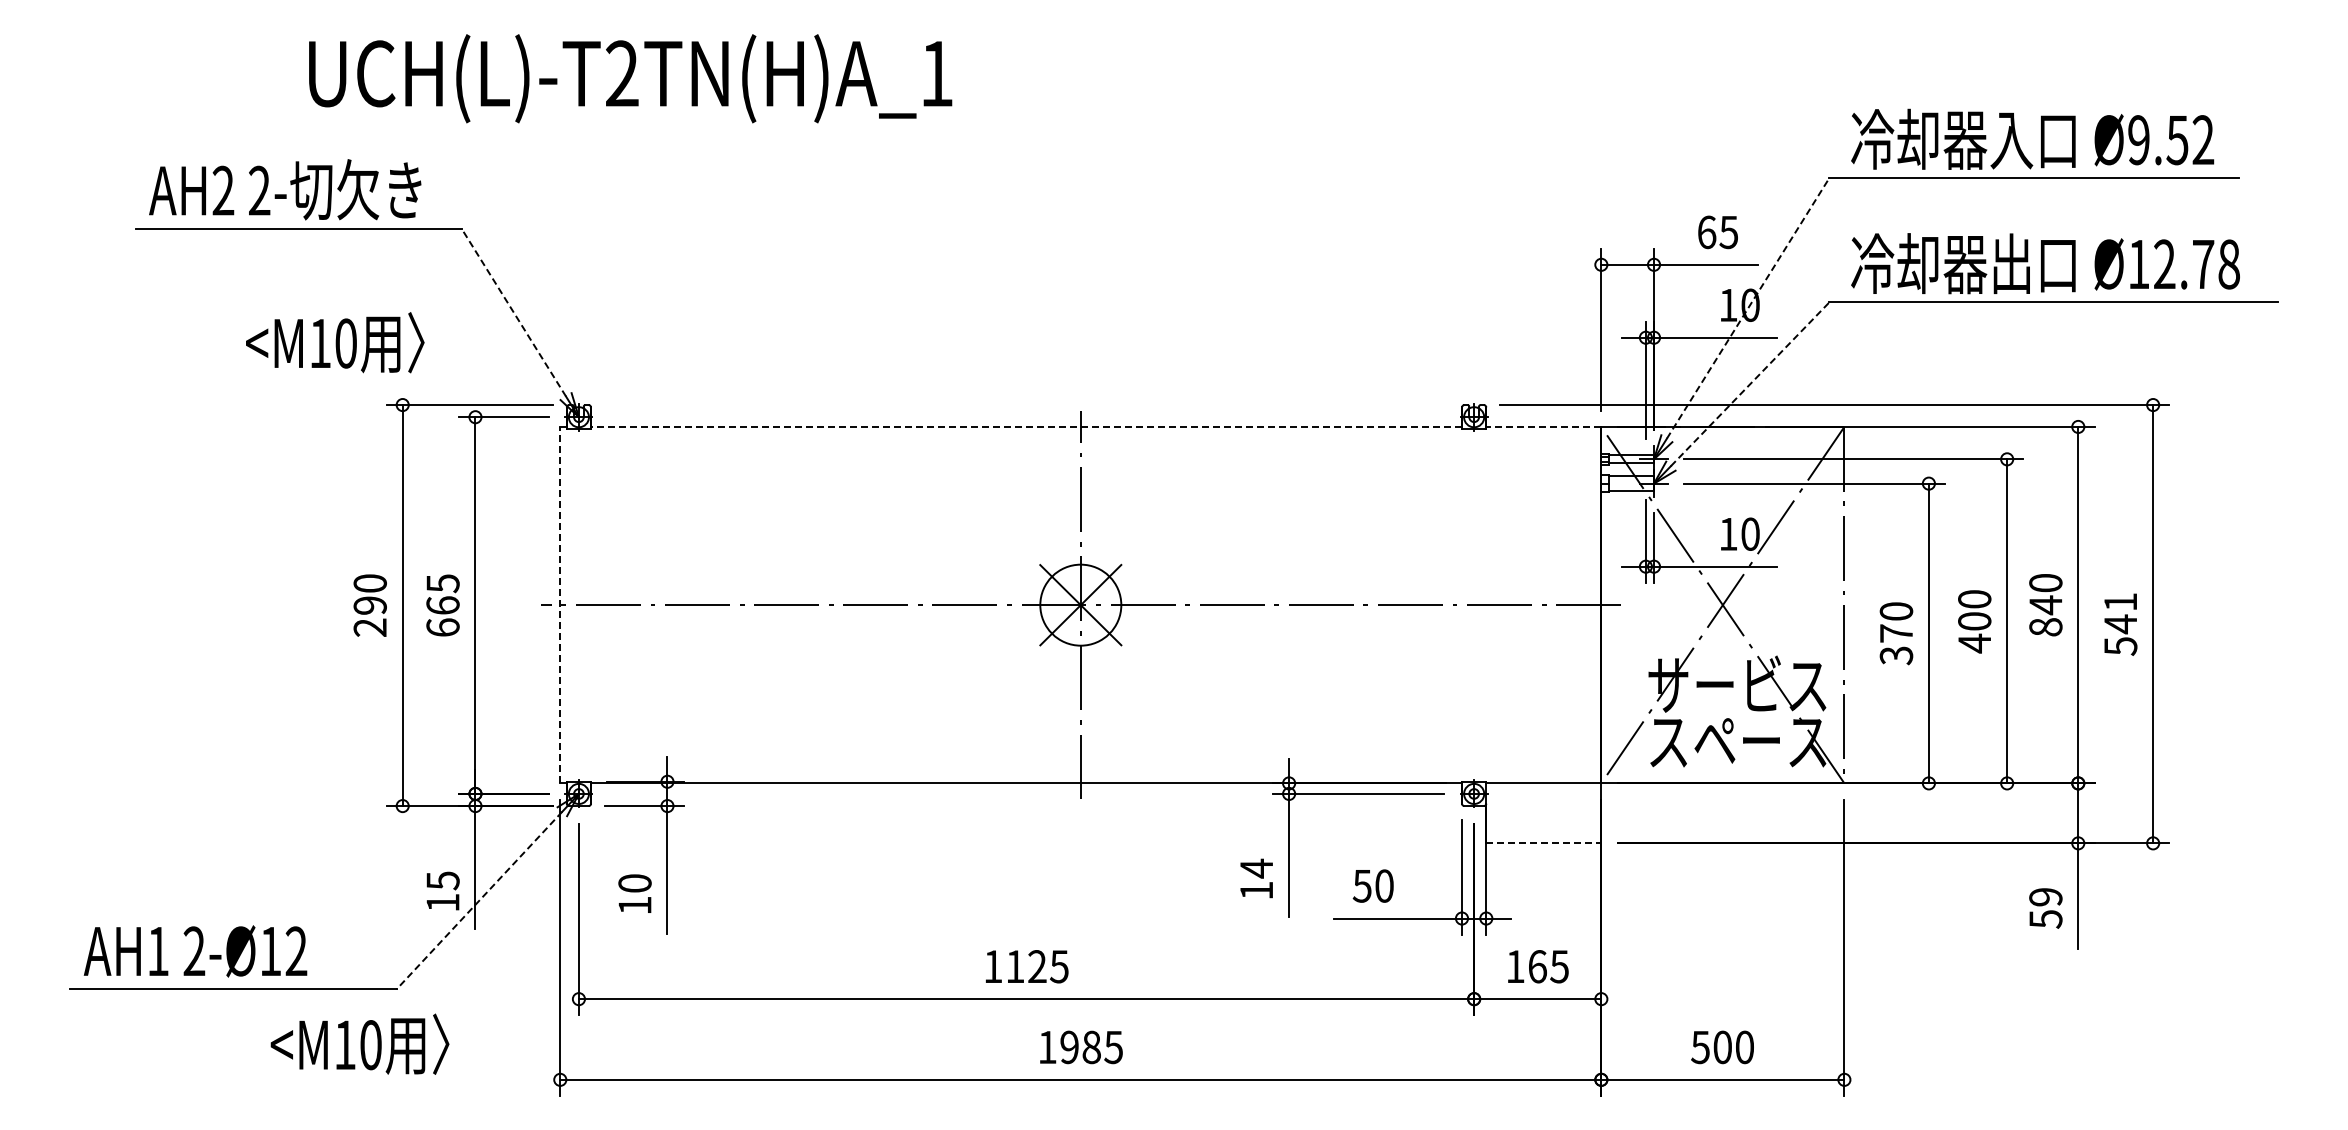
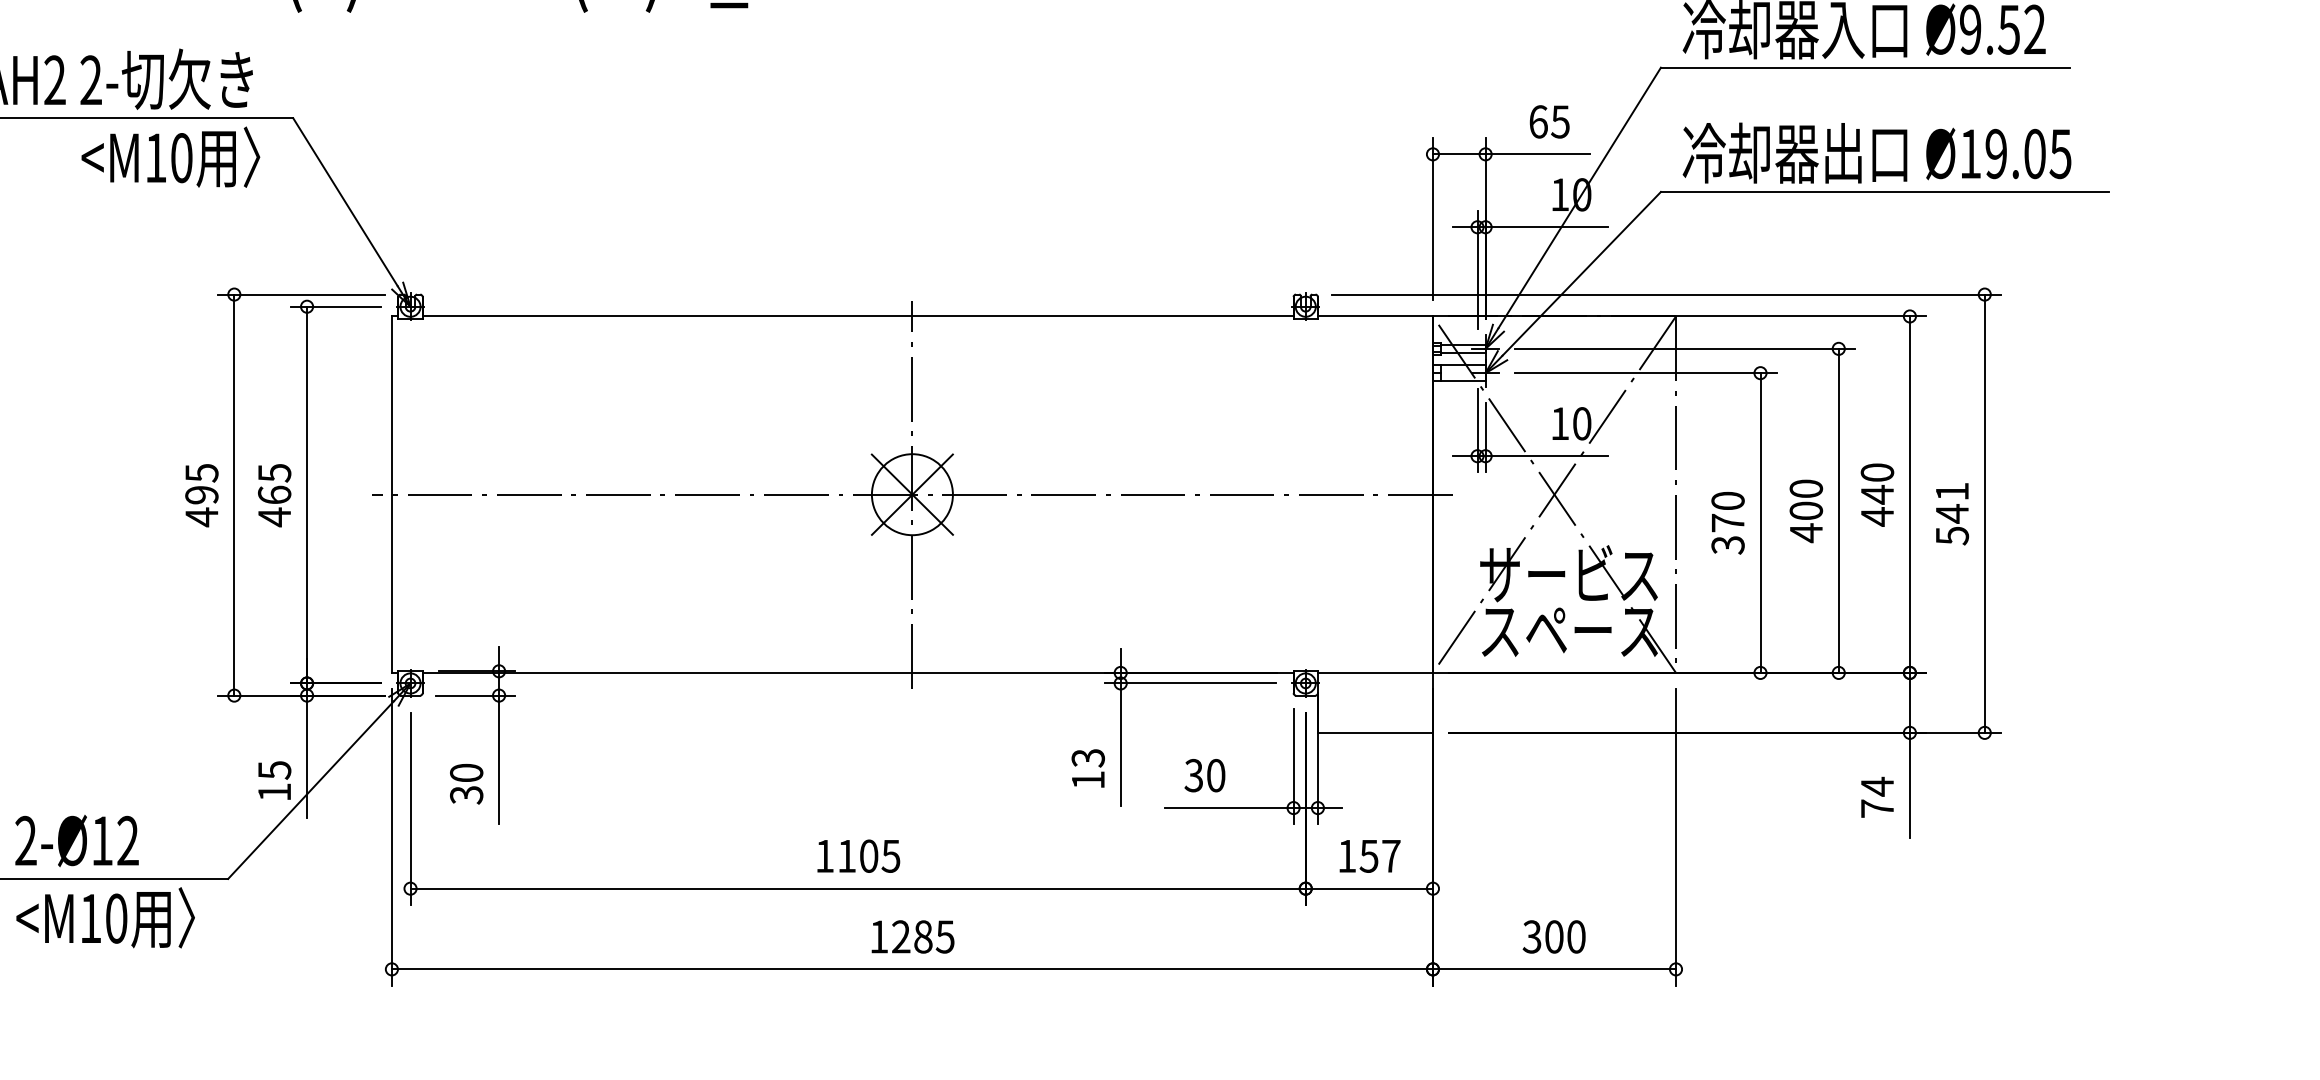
text: (2196, 264) -> (2028, 154), Ø12.78 -> Ø19.05
line: (1748, 308) -> (1580, 198), dashed -> solid
line: (513, 312) -> (345, 202), dashed -> solid
text: (335, 342) -> (171, 157), moved
line: (1750, 384) -> (1582, 274), dashed -> solid
line: (1026, 426) -> (858, 316), dashed -> solid
line: (1543, 426) -> (1375, 316), dashed -> solid
line: (560, 604) -> (392, 494), dashed -> solid
text: (369, 605) -> (201, 495), 290 -> 495
text: (442, 627) -> (274, 517), 665 -> 465
text: (2045, 627) -> (1877, 517), 840 -> 440
line: (1543, 843) -> (1375, 733), dashed -> solid
text: (1256, 868) -> (1088, 758), 14 -> 13
text: (1362, 885) -> (1194, 775), 50 -> 30
line: (479, 900) -> (311, 790), dashed -> solid
text: (634, 905) -> (466, 795), 10 -> 30
text: (2045, 907) -> (1877, 797), 59 -> 74
text: (1037, 966) -> (869, 856), 1125 -> 1105
text: (1548, 966) -> (1380, 856), 165 -> 157
text: (359, 1043) -> (105, 917), moved
text: (1700, 1046) -> (1532, 936), 500 -> 300
text: (1069, 1047) -> (901, 937), 1985 -> 1285

